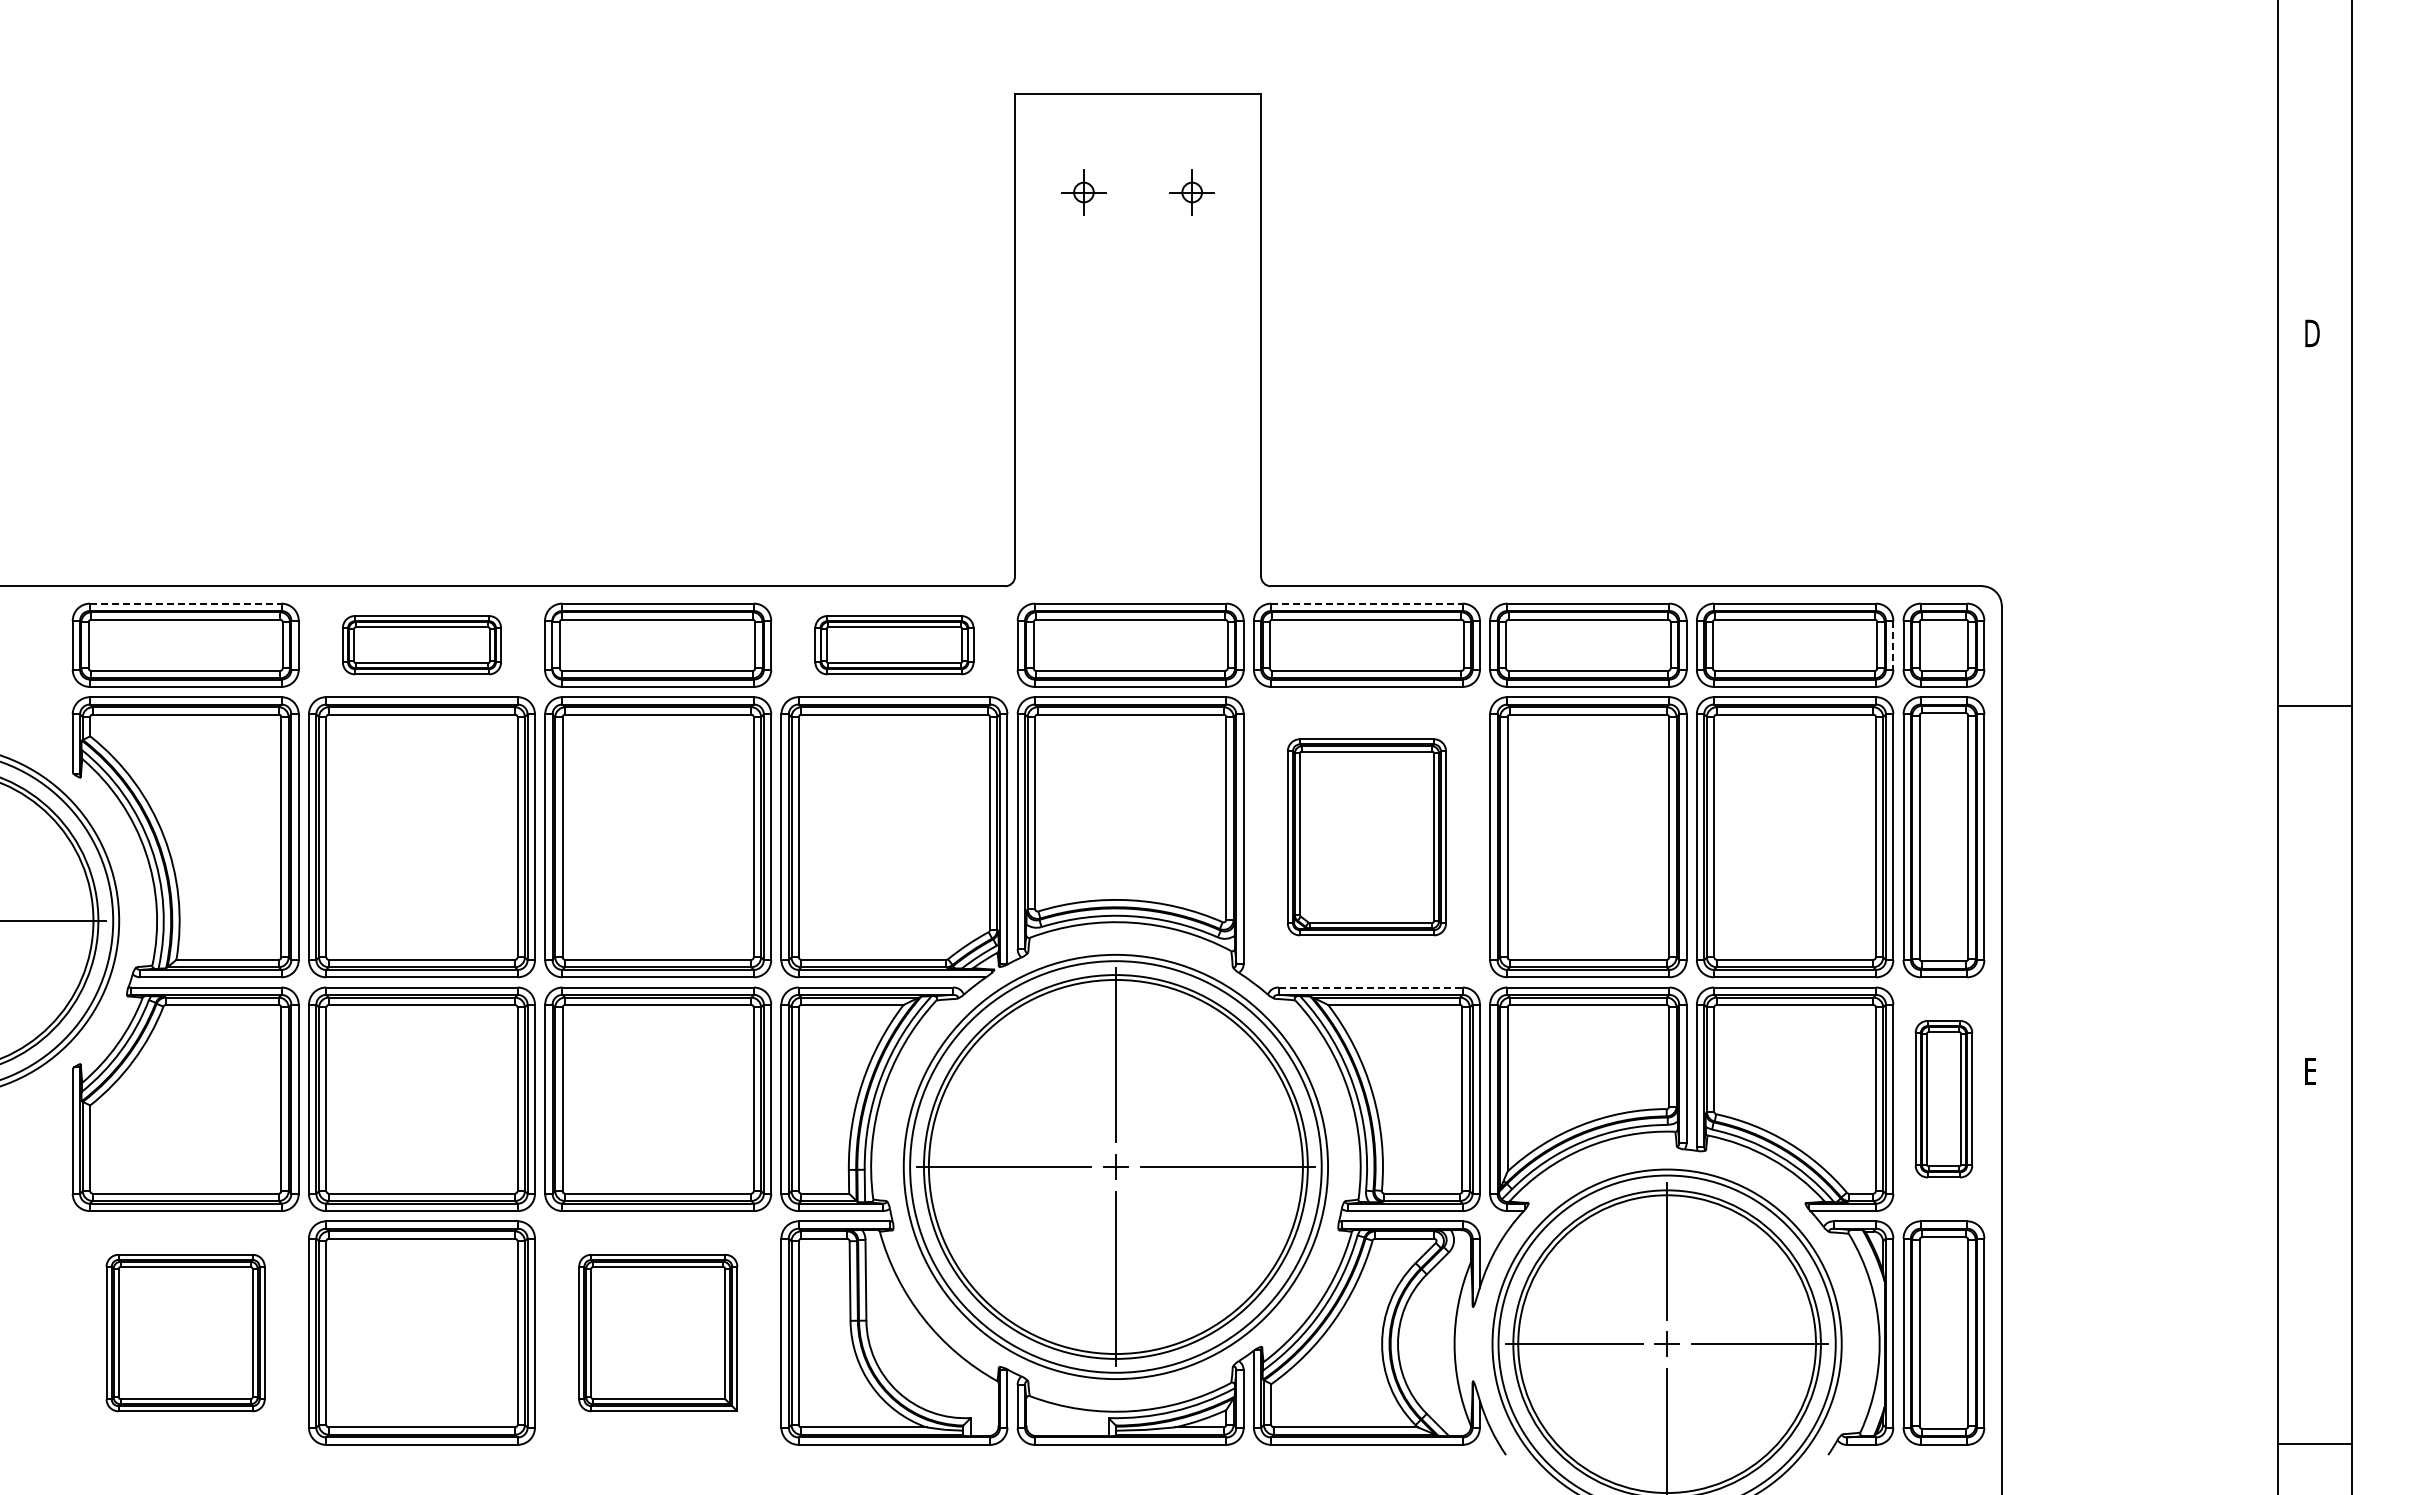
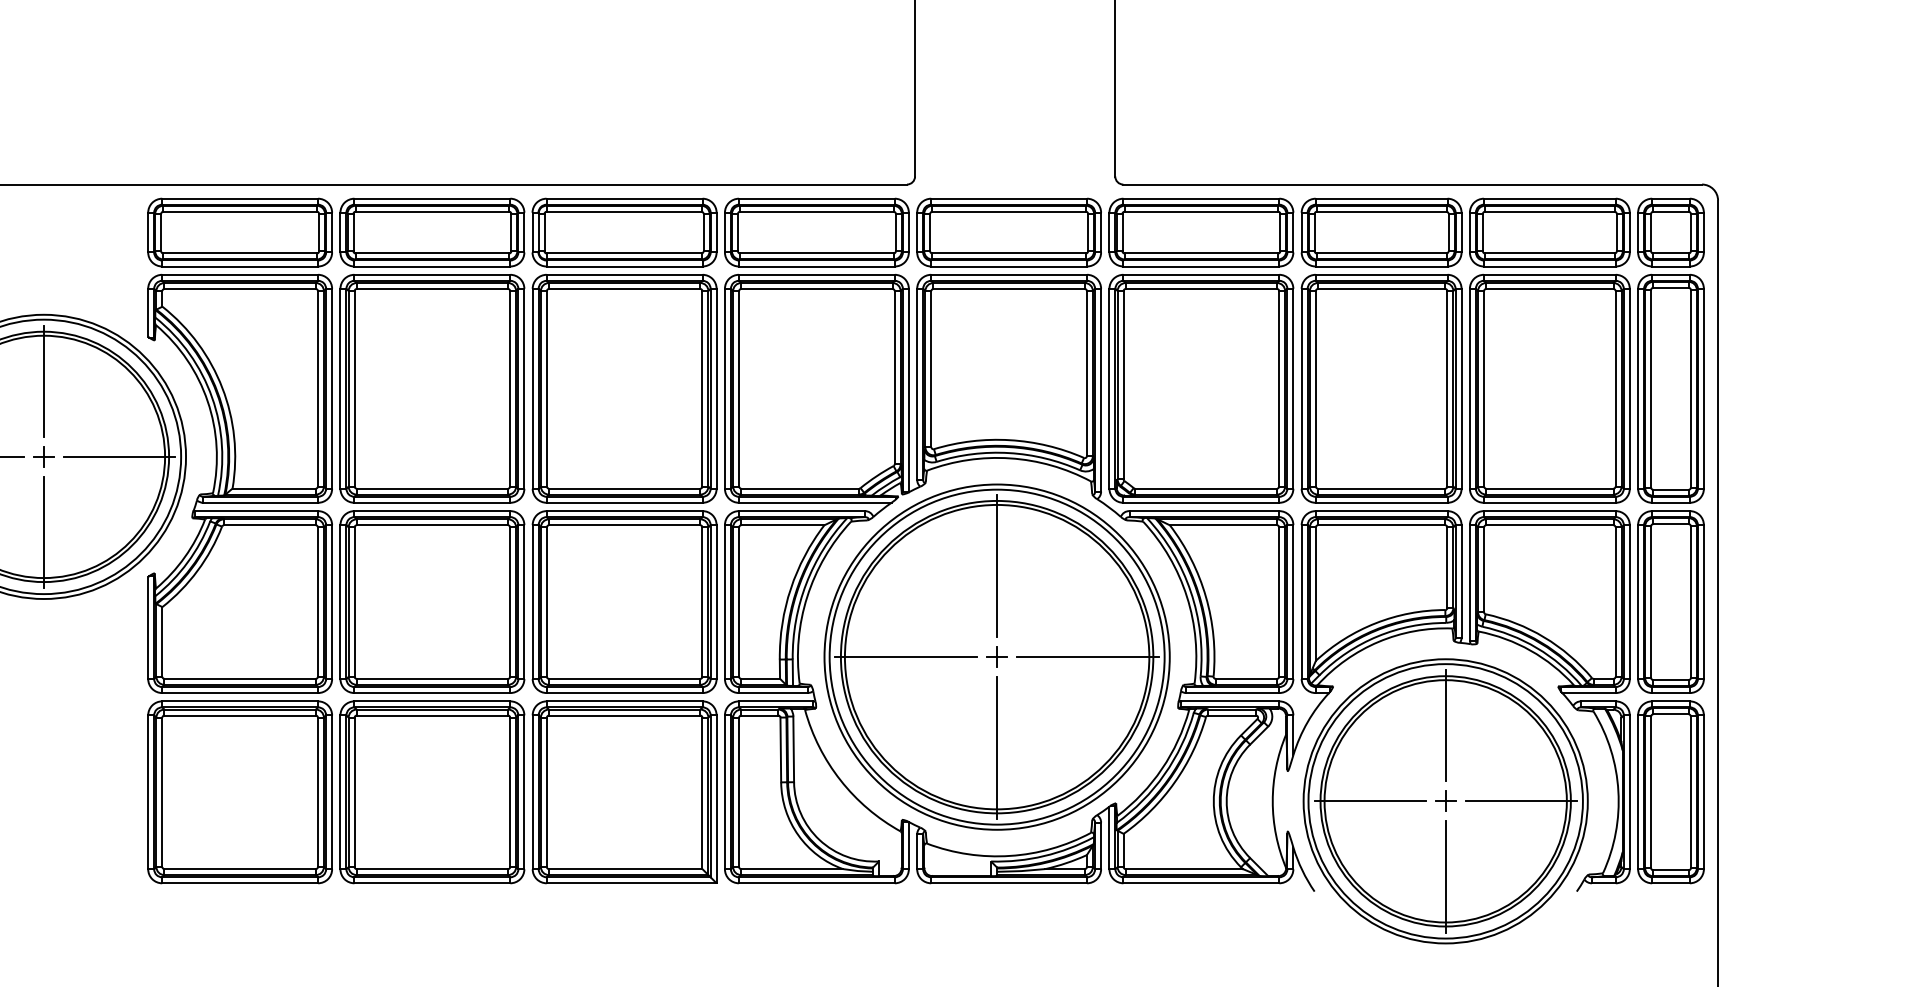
line: (185, 603) -> (239, 198), dashed -> solid
line: (1366, 603) -> (1201, 198), dashed -> solid
part: (421, 644) -> (432, 231), size x1.43
part: (894, 644) -> (816, 231), size x1.43
line: (1893, 645) -> (1629, 232), dashed -> solid
part: (1366, 837) -> (1201, 389), size x1.43
line: (1371, 987) -> (1205, 511), dashed -> solid
part: (1943, 1098) -> (1670, 601), size x1.43
part: (185, 1332) -> (239, 791), size x1.43
part: (658, 1332) -> (624, 791), size x1.43

